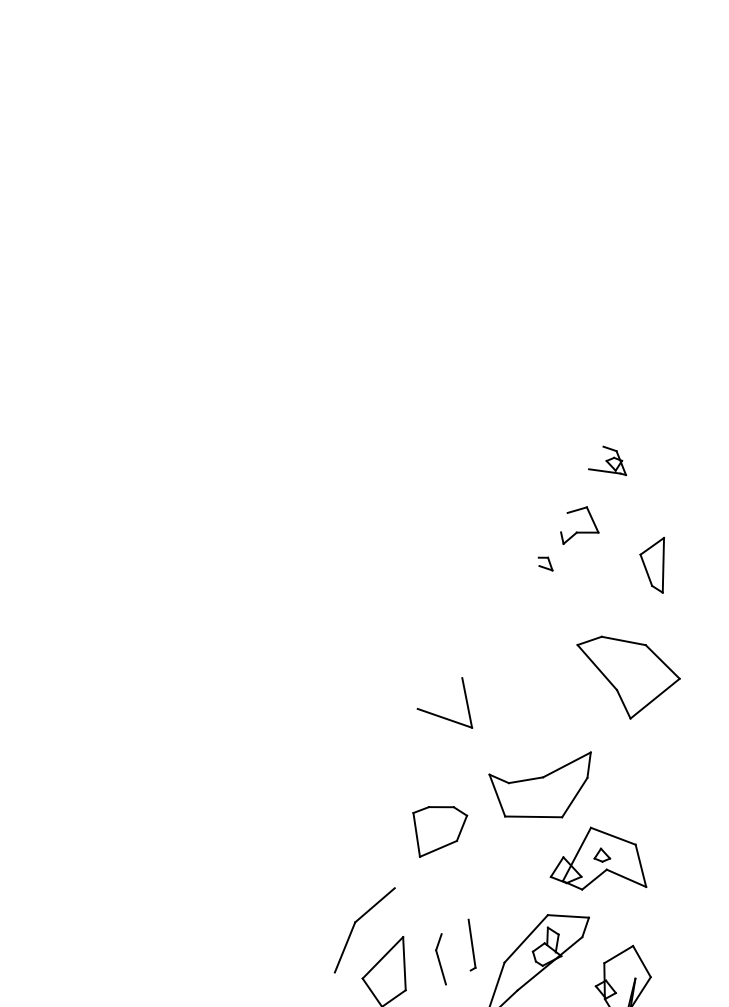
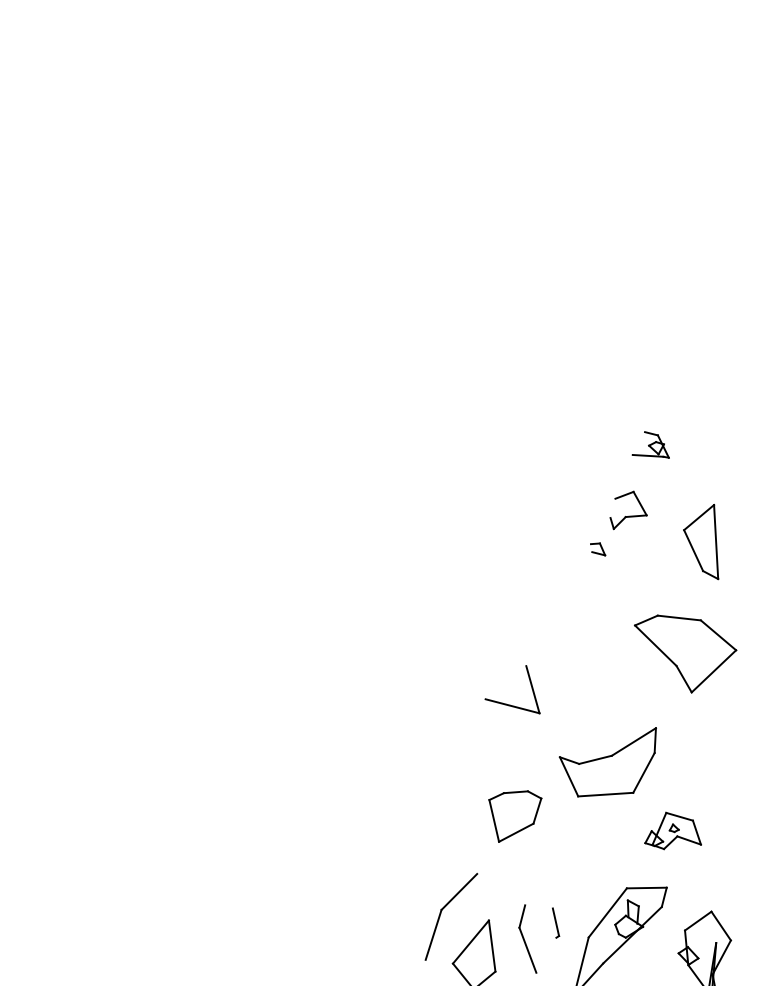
part: (651, 563) -> (700, 541), size x1.4
part: (599, 859) -> (672, 830), size x0.6
part: (471, 944) -> (555, 922), size x0.6
part: (441, 958) -> (527, 938), size x1.4

